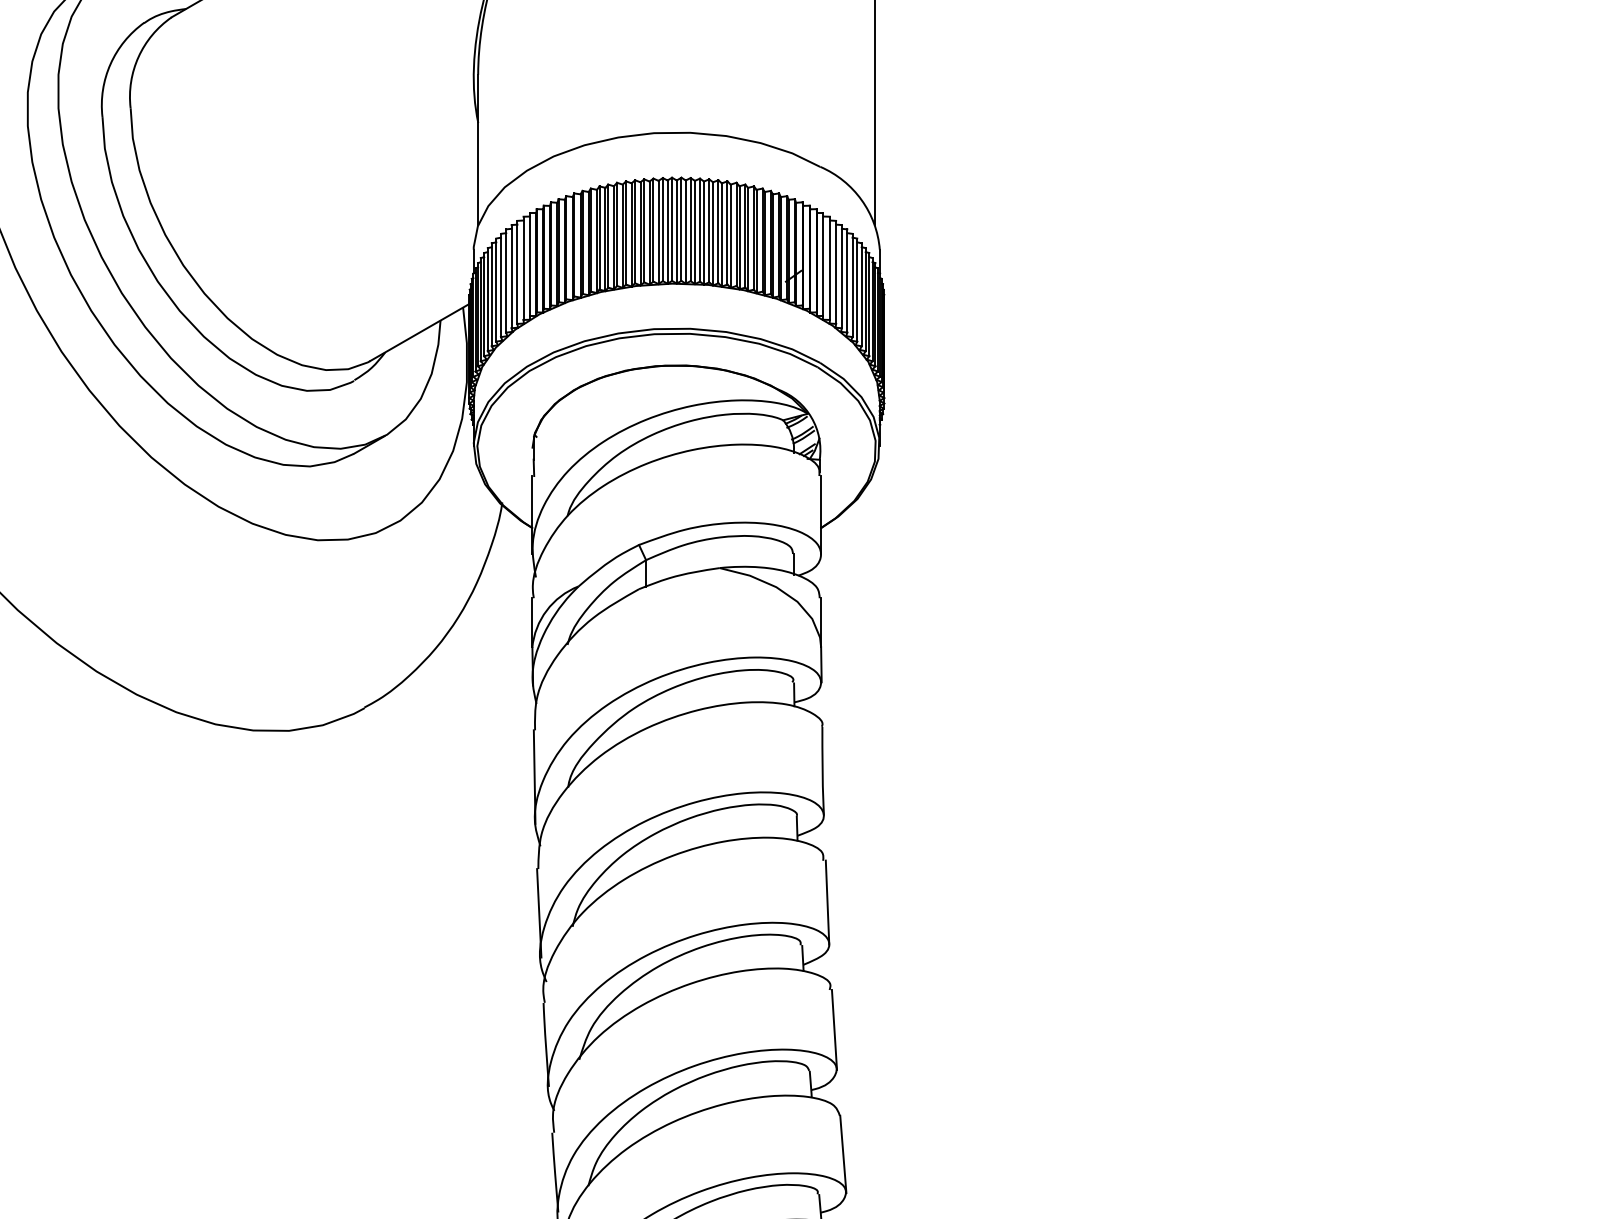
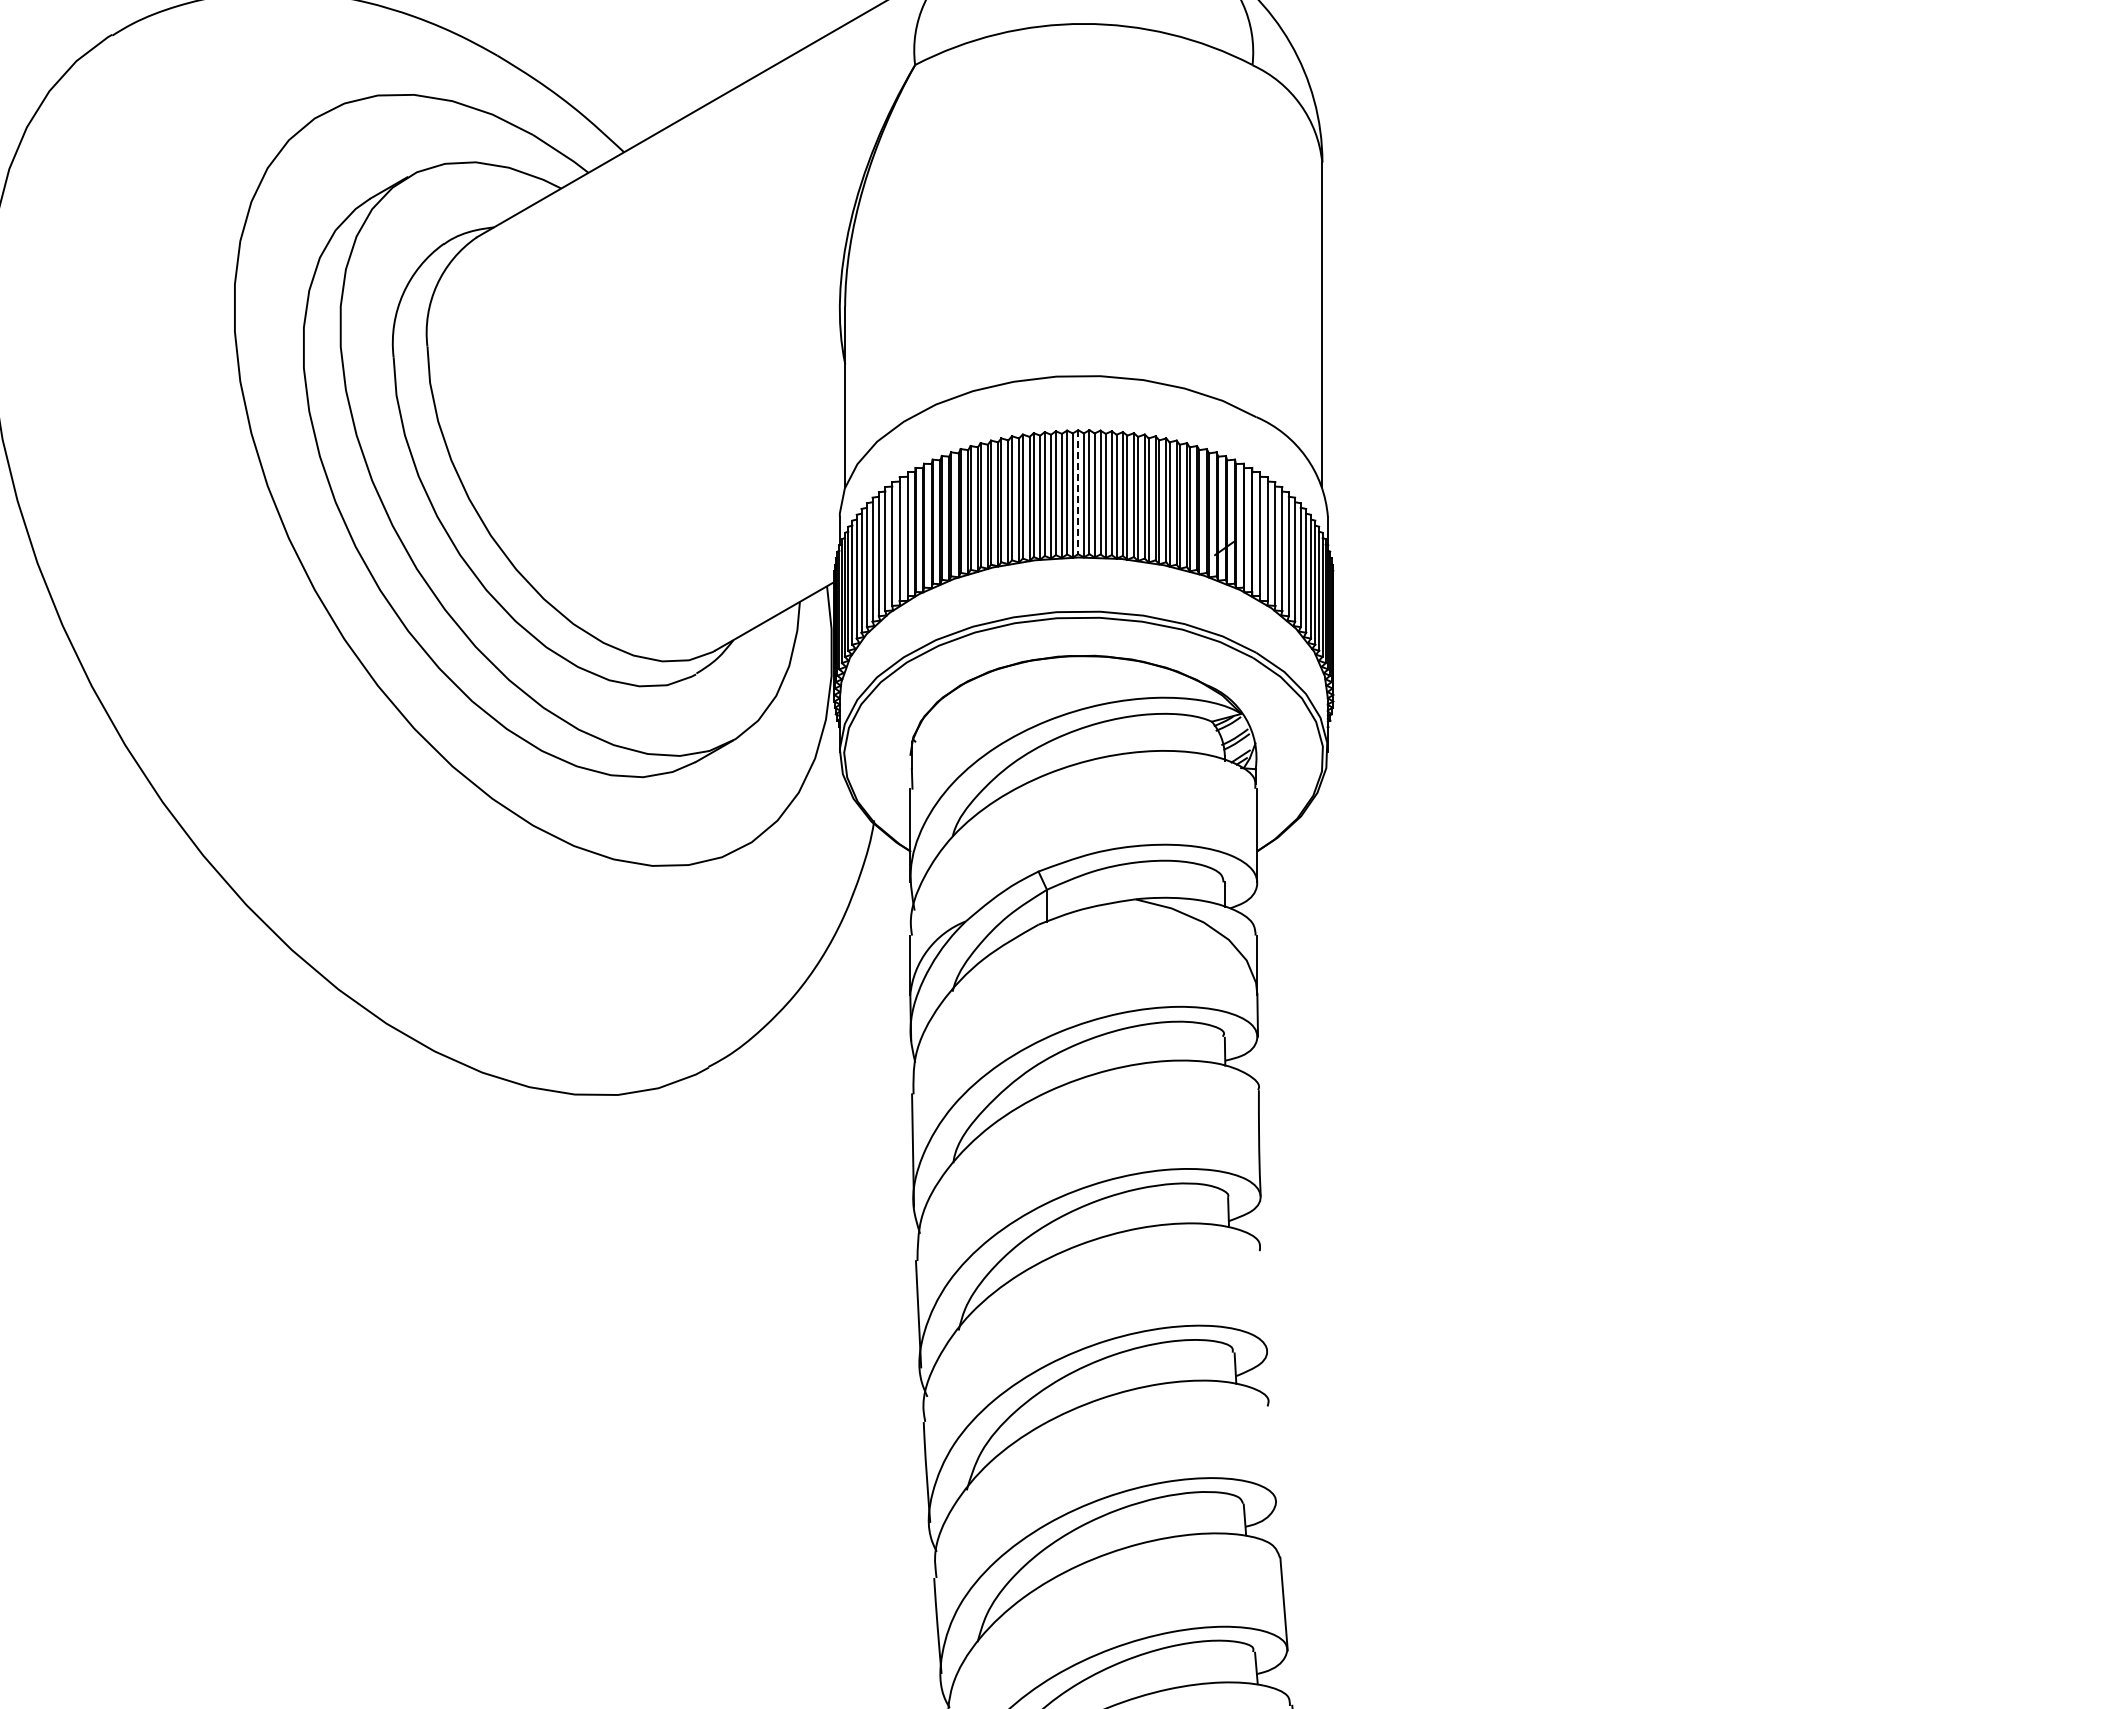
line: (672, 229) -> (1078, 492), solid -> dashed
line: (827, 901) -> (1265, 1300), removed
line: (834, 1029) -> (1273, 1454), removed

